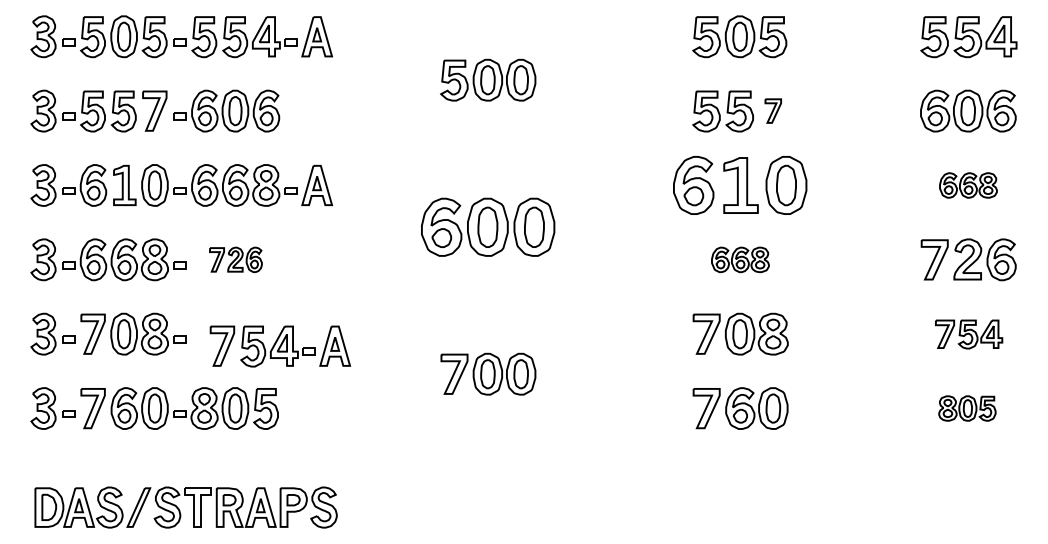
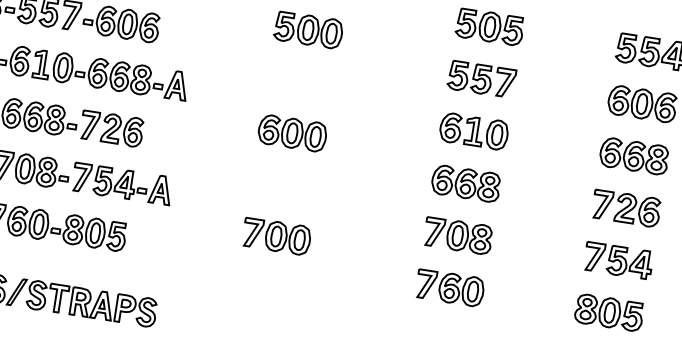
part: (773, 110) -> (505, 82), size x1.67
part: (740, 185) -> (474, 131), size x0.71
part: (968, 185) -> (634, 156), size x1.67
part: (487, 226) -> (292, 132), size x0.71
part: (235, 259) -> (111, 128), size x1.67
part: (740, 259) -> (466, 183), size x1.67
part: (968, 334) -> (618, 260), size x1.43
part: (280, 346) -> (122, 184), moved
part: (967, 408) -> (609, 312), size x1.67

